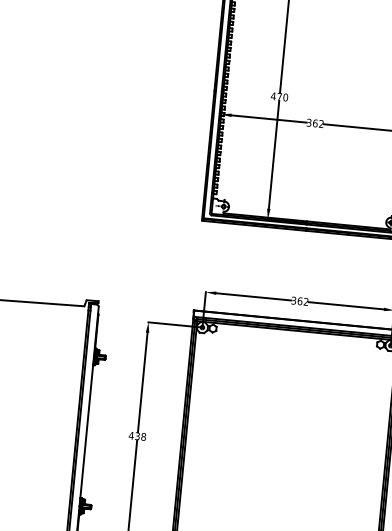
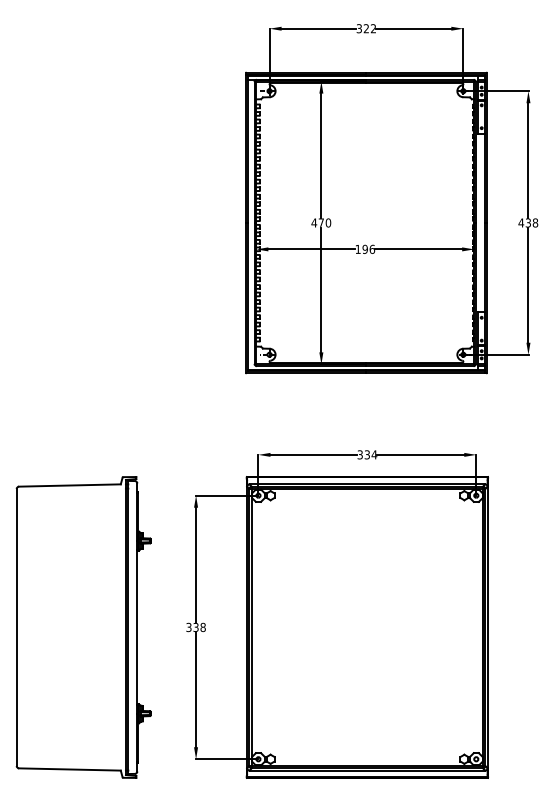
text: (315, 122) -> (365, 248), 362 -> 196
text: (302, 301) -> (370, 454), 362 -> 334
text: (130, 435) -> (188, 627), 438 -> 338

